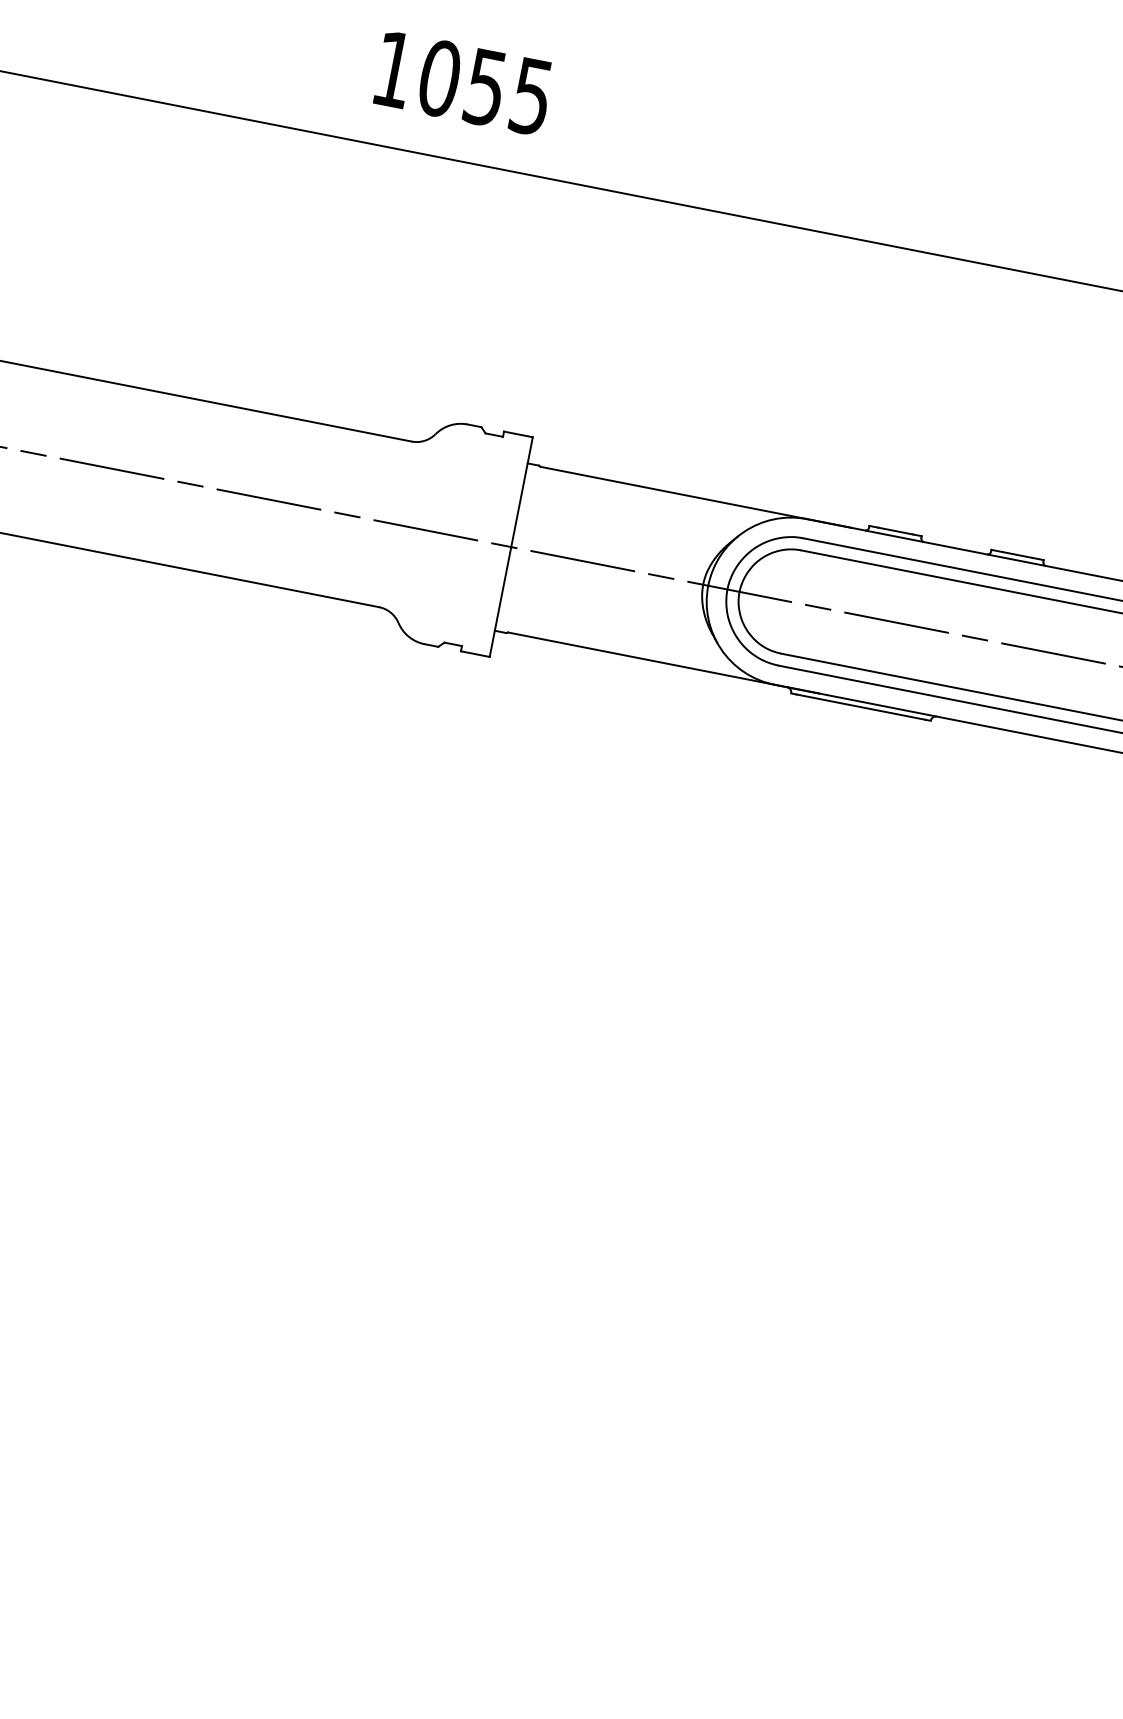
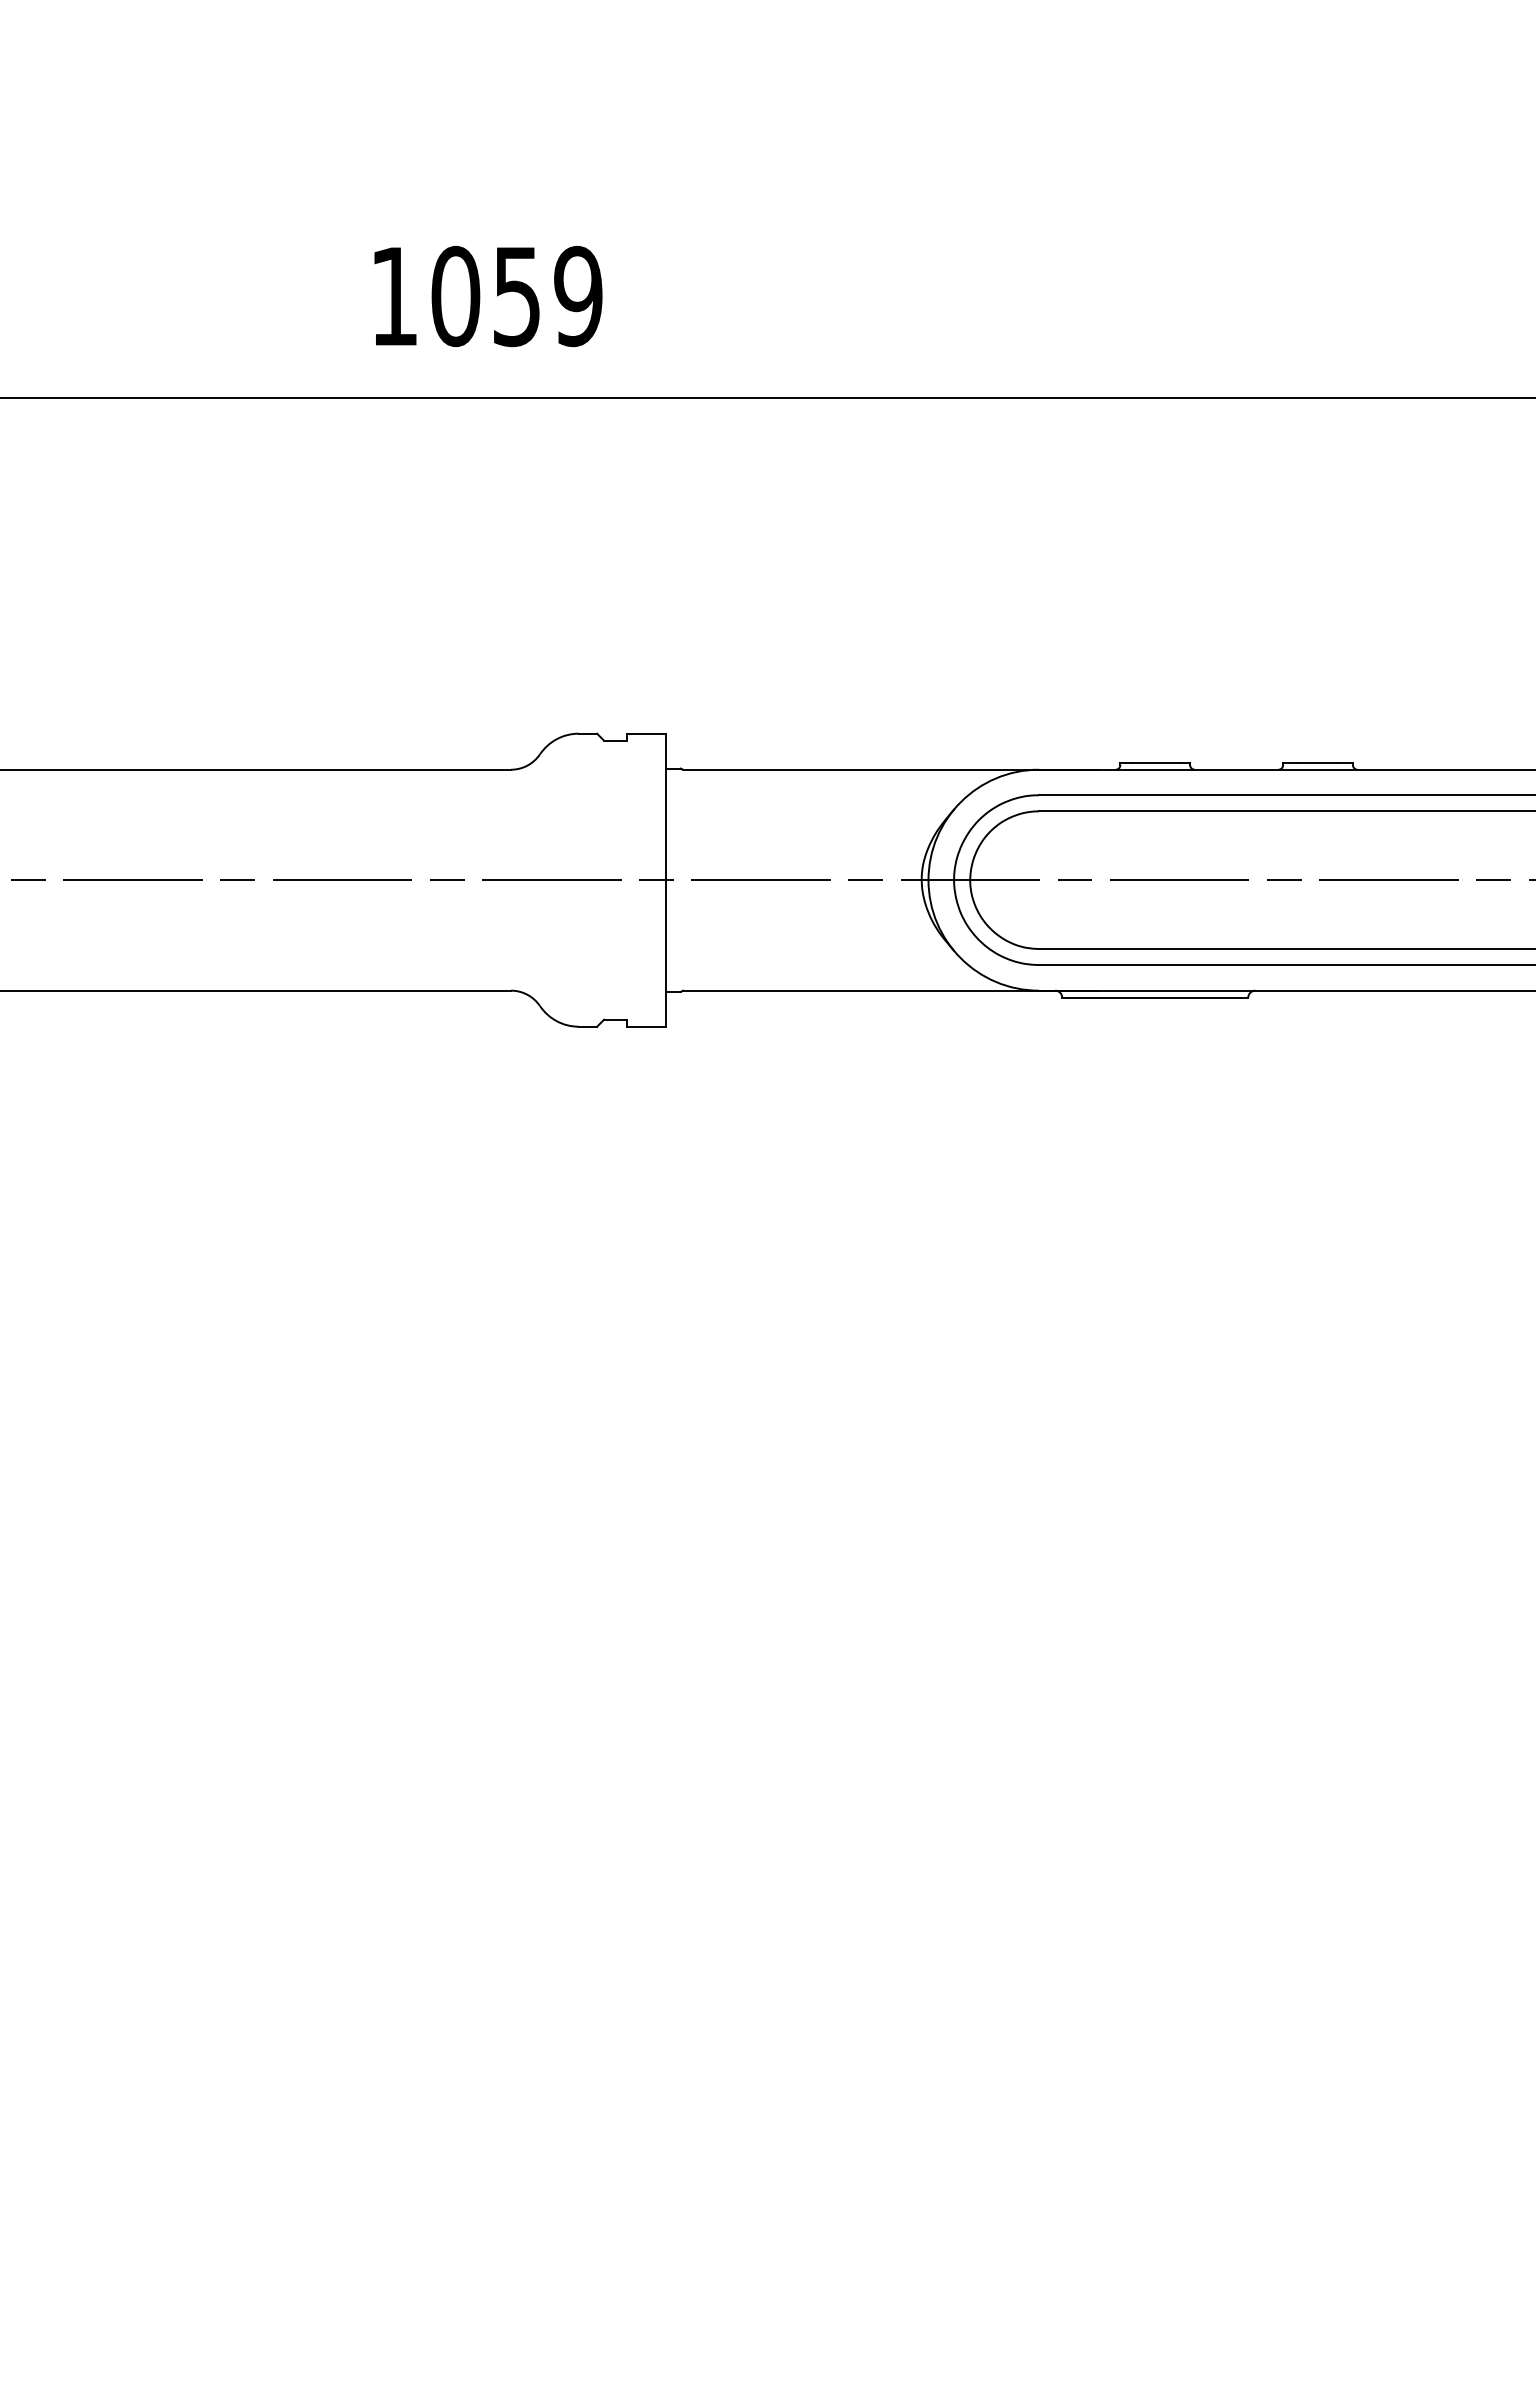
text: (531, 95) -> (578, 295), 1055 -> 1059

